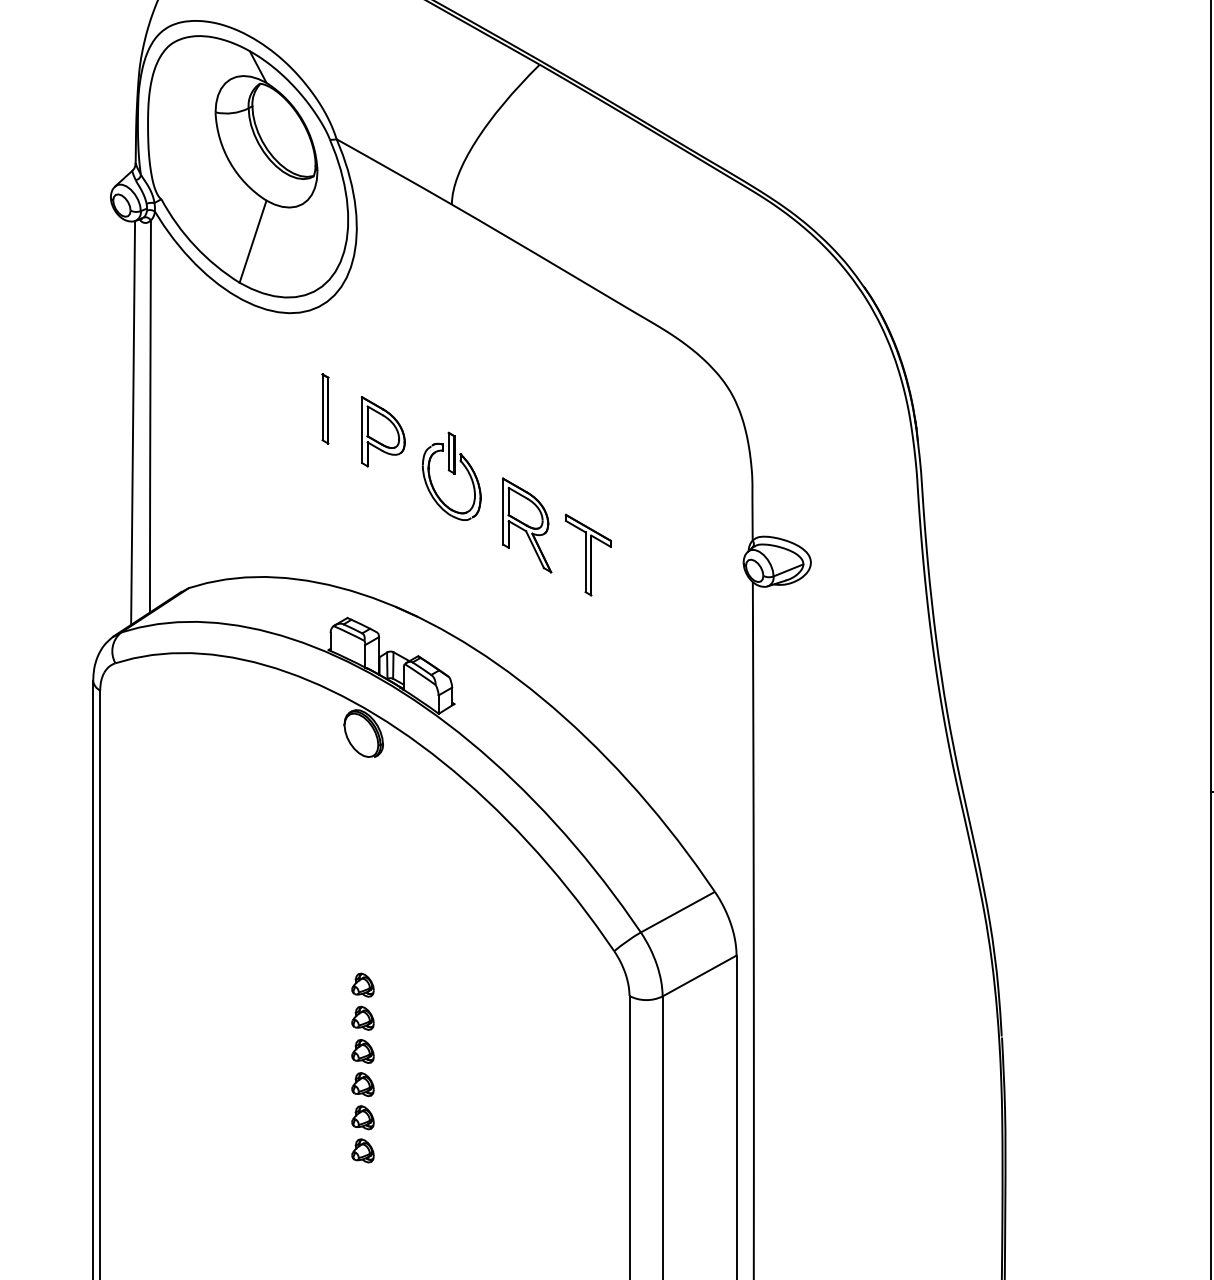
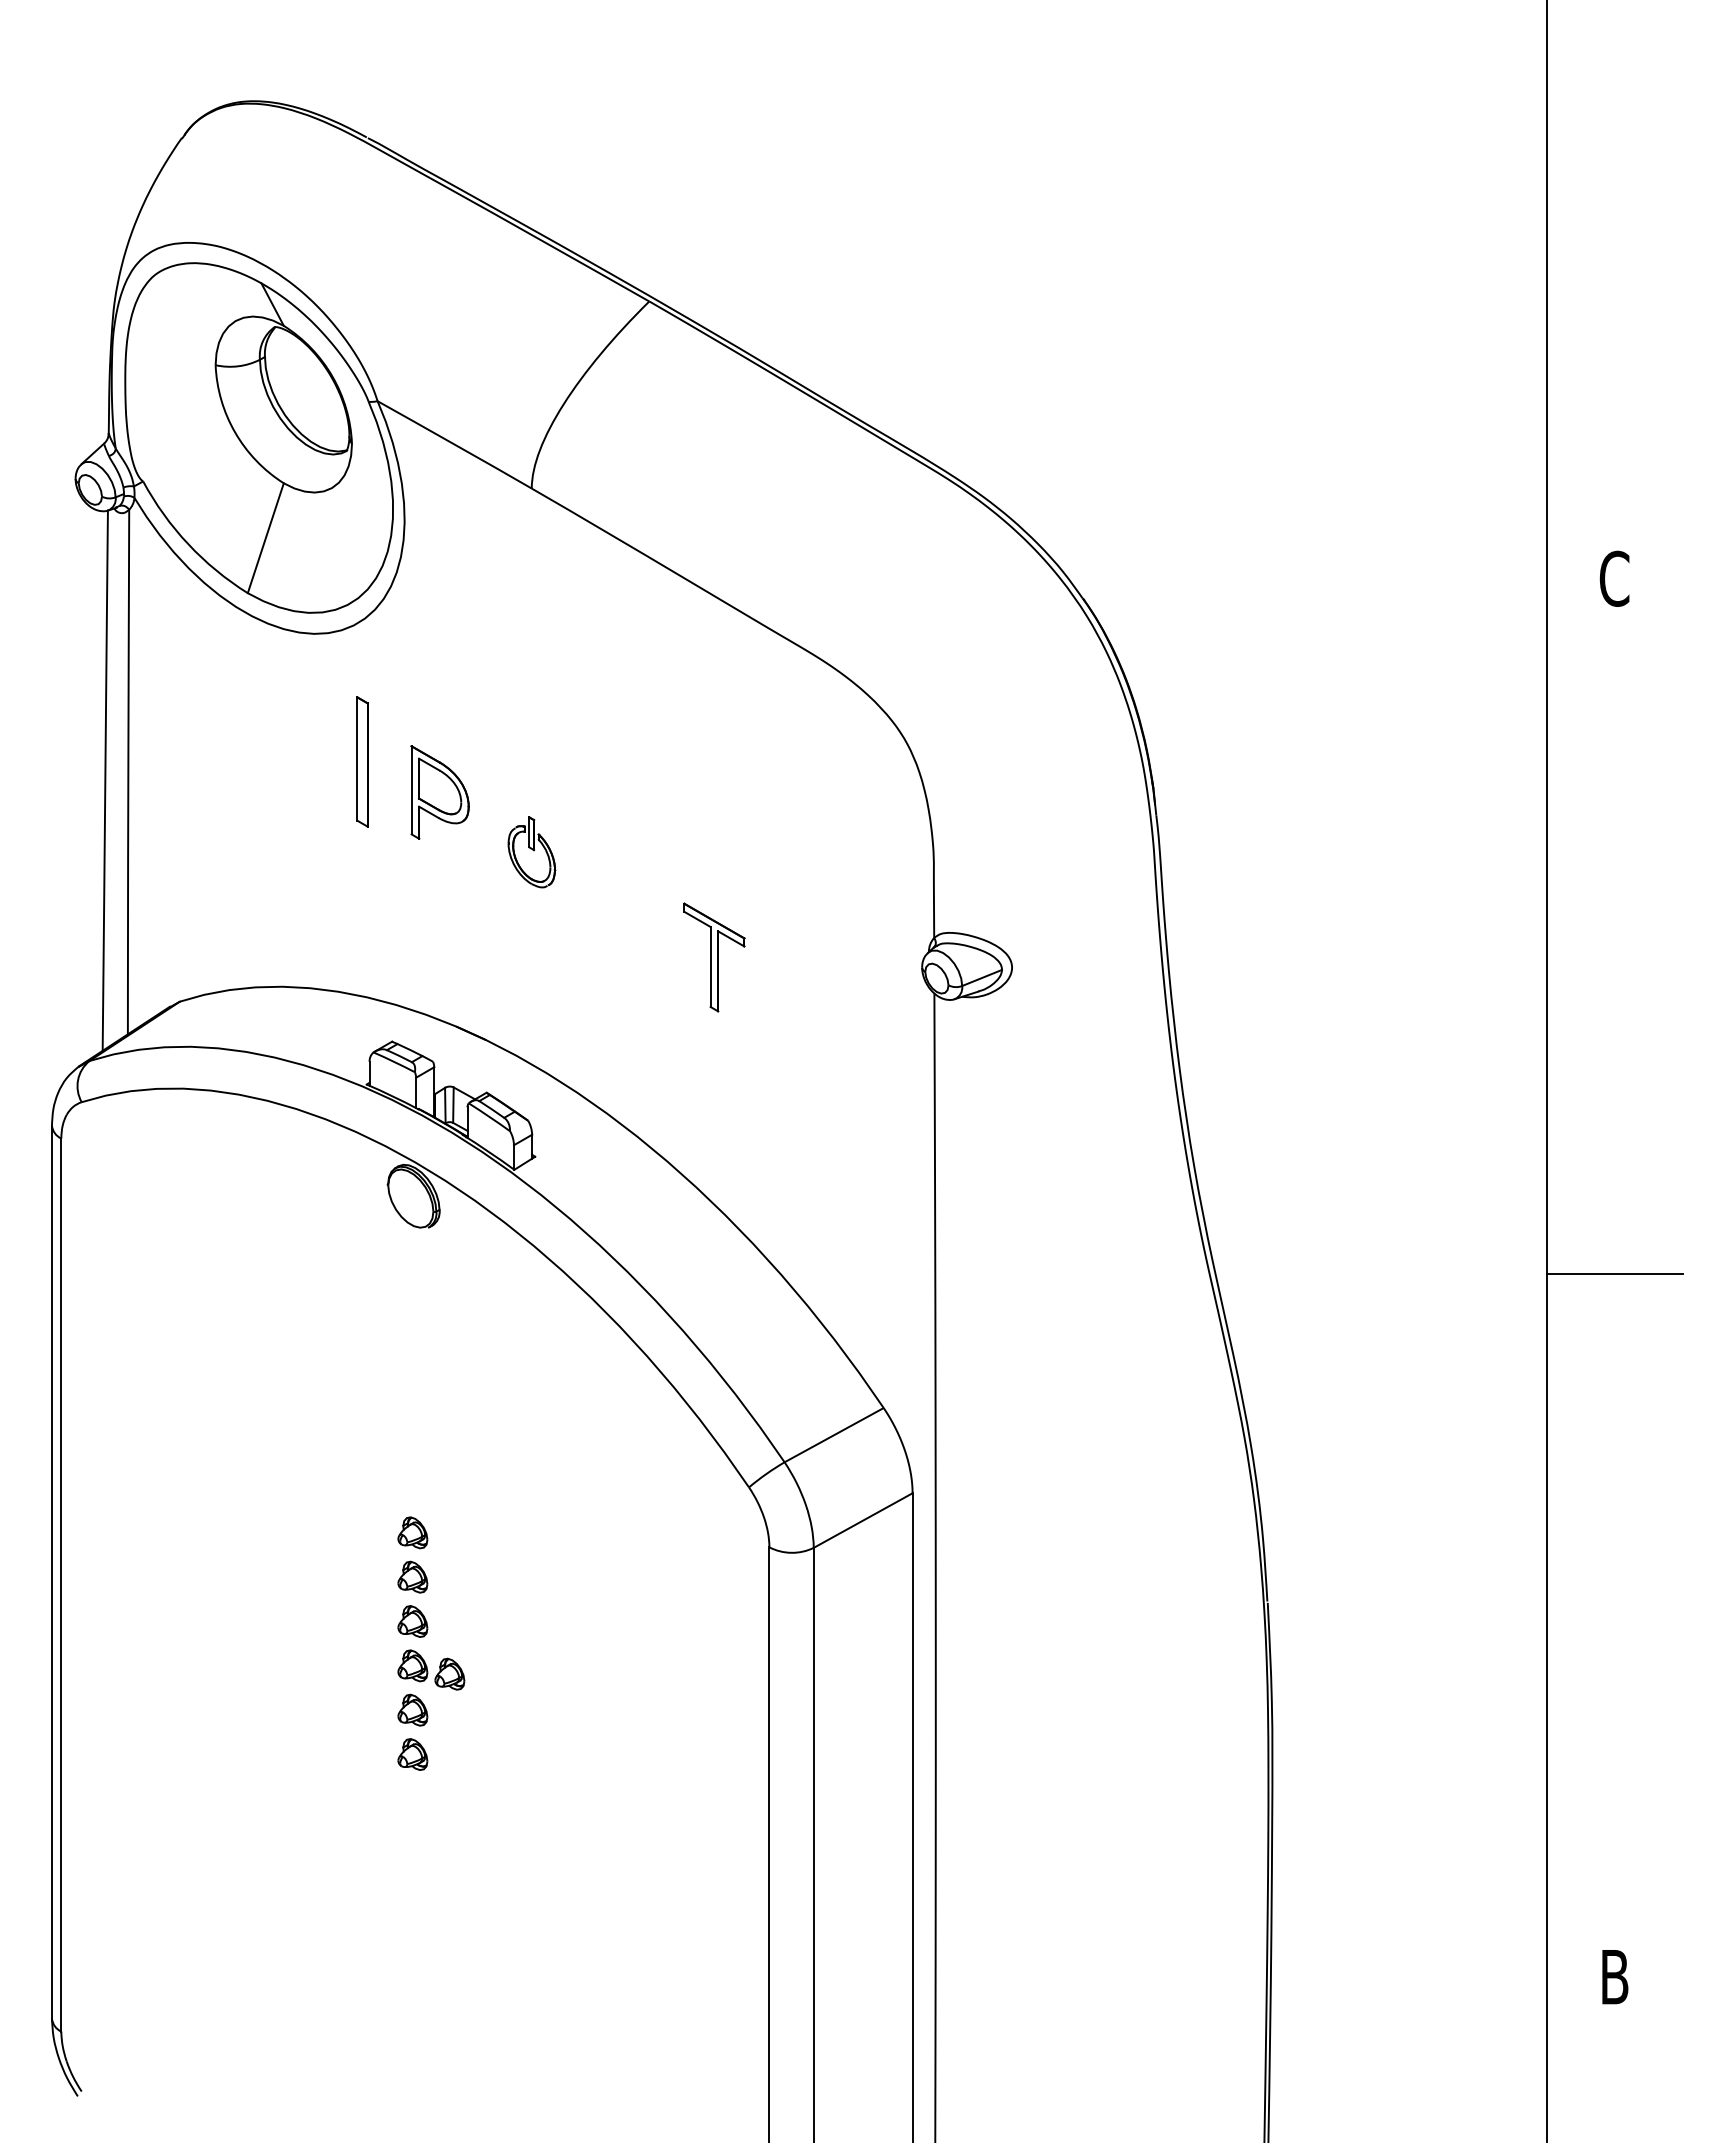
part: (325, 408) -> (362, 761), size x1.4
part: (451, 476) -> (531, 852), size x0.6
part: (527, 525) -> (632, 917), removed
part: (390, 1090) -> (449, 1673), added

